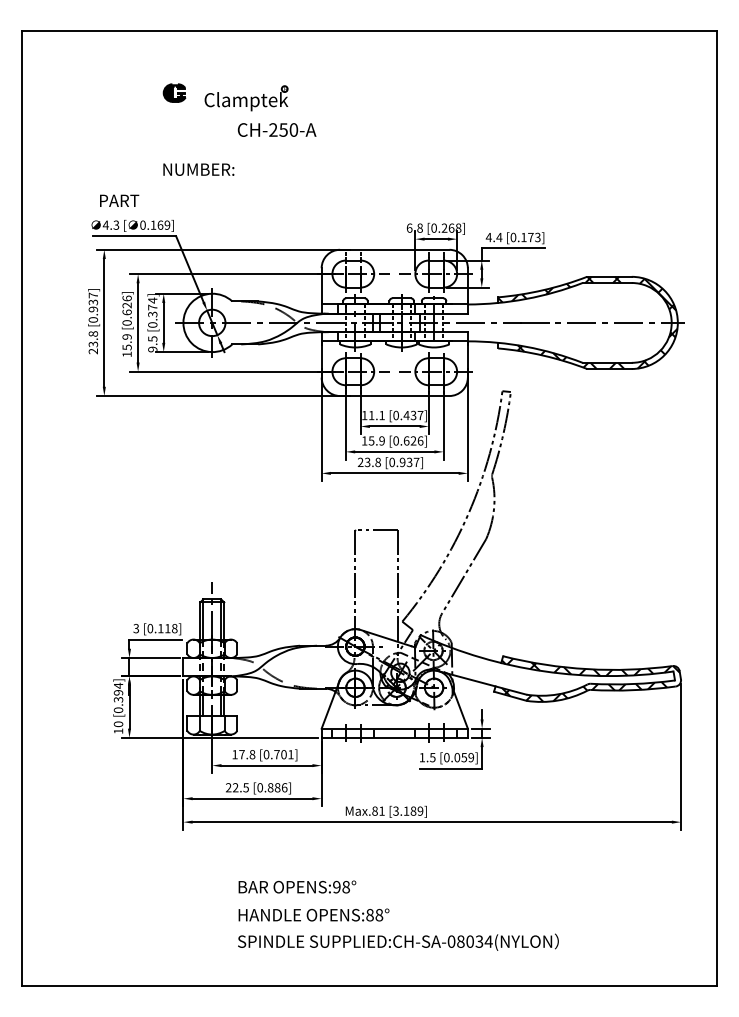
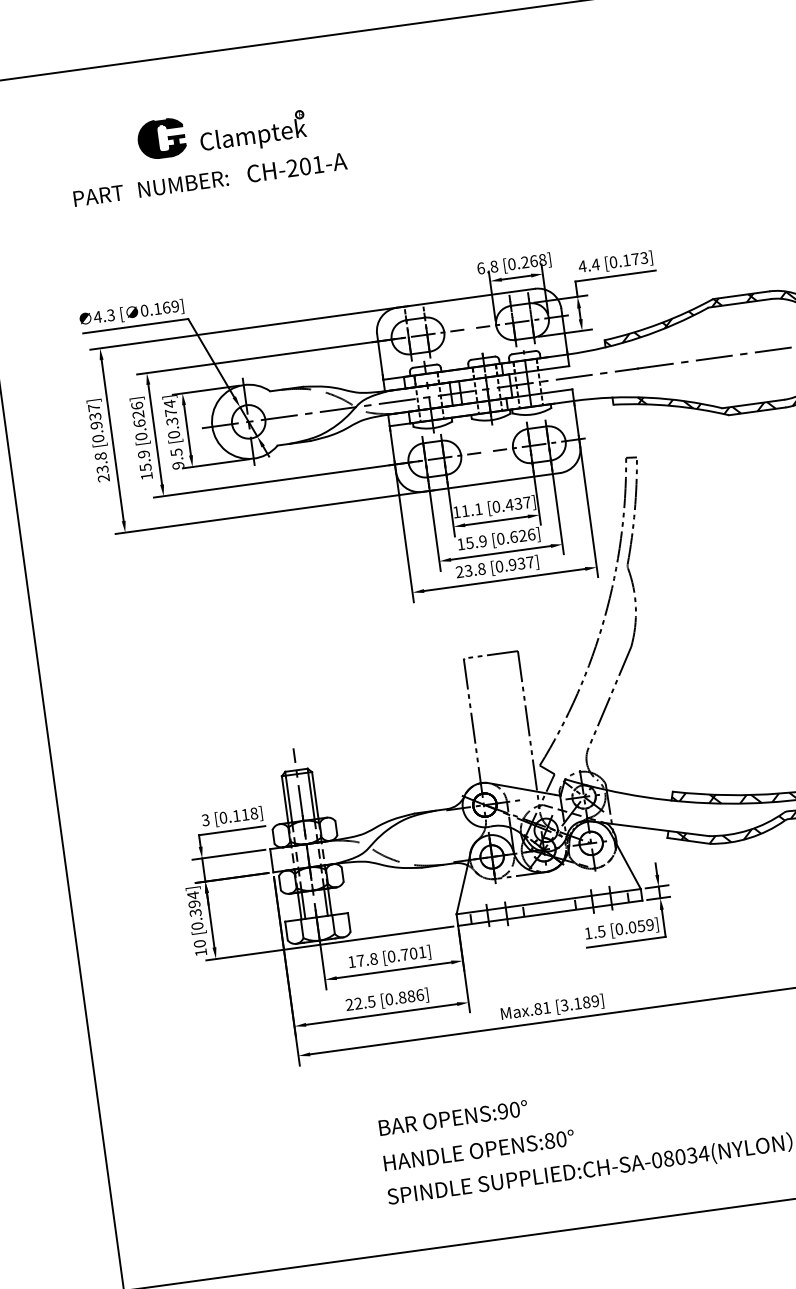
part: (174, 92) -> (161, 138), size x1.67
text: (288, 129) -> (311, 164), CH-250-A -> CH-201-A
text: (198, 169) -> (183, 183), moved
text: (119, 200) -> (98, 195), moved
text: (345, 887) -> (514, 1110), OPENS:98° -> OPENS:90°
text: (379, 915) -> (561, 1139), OPENS:88° -> OPENS:80°

